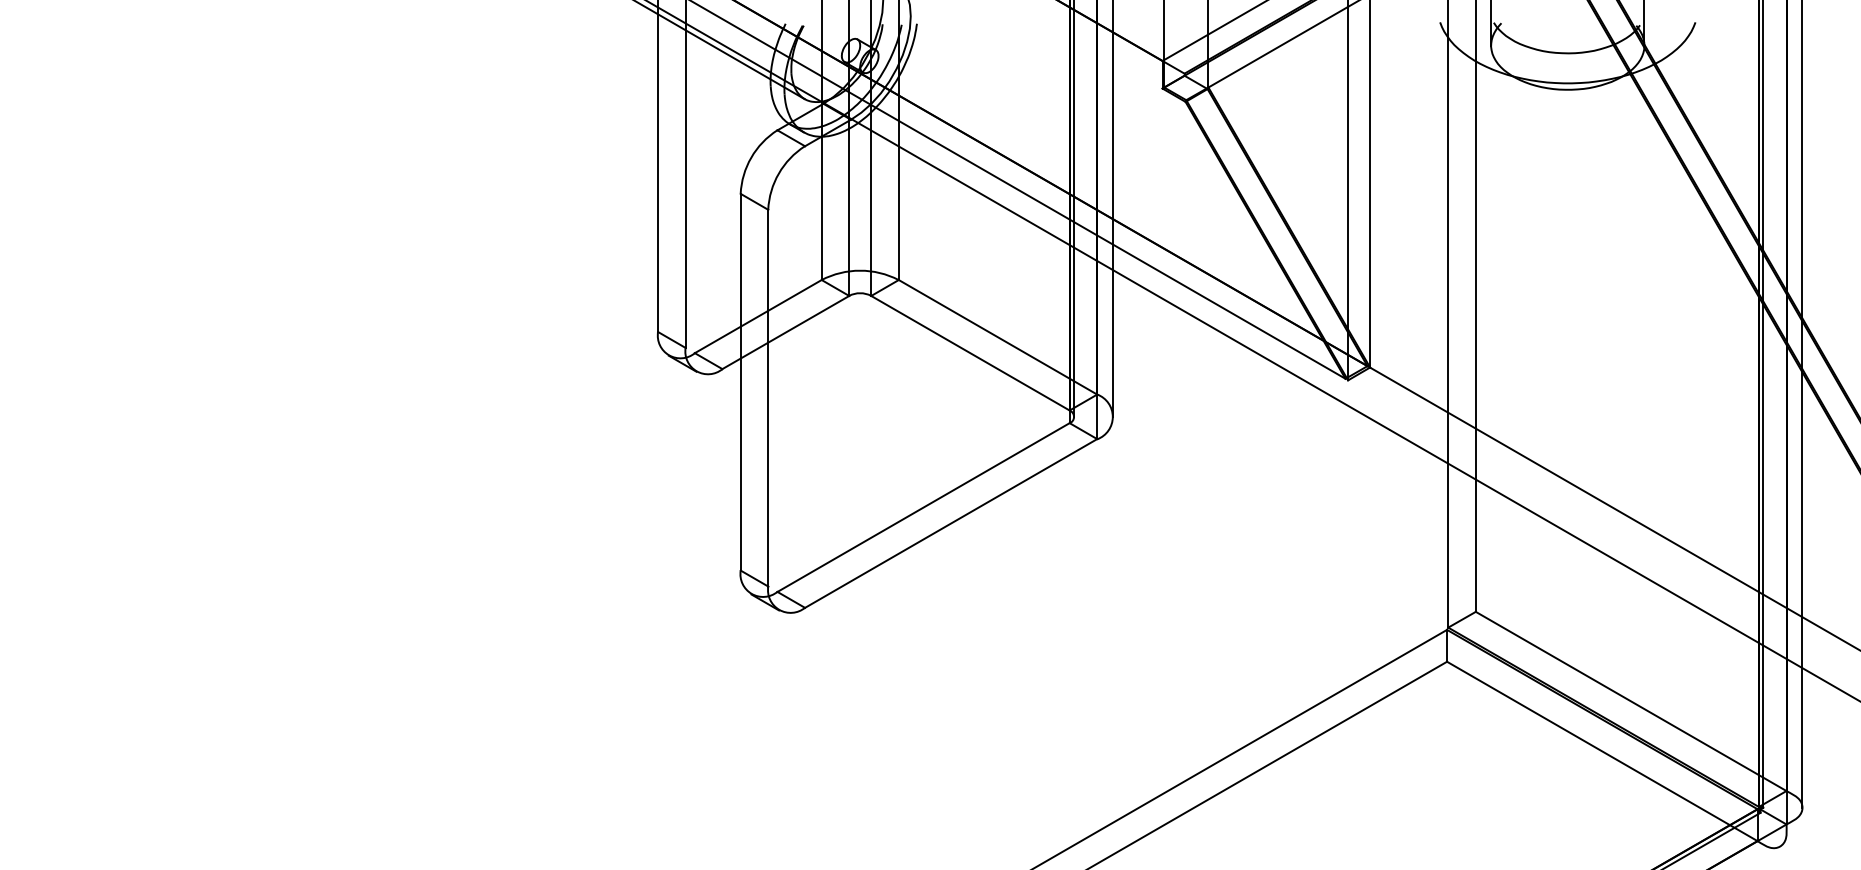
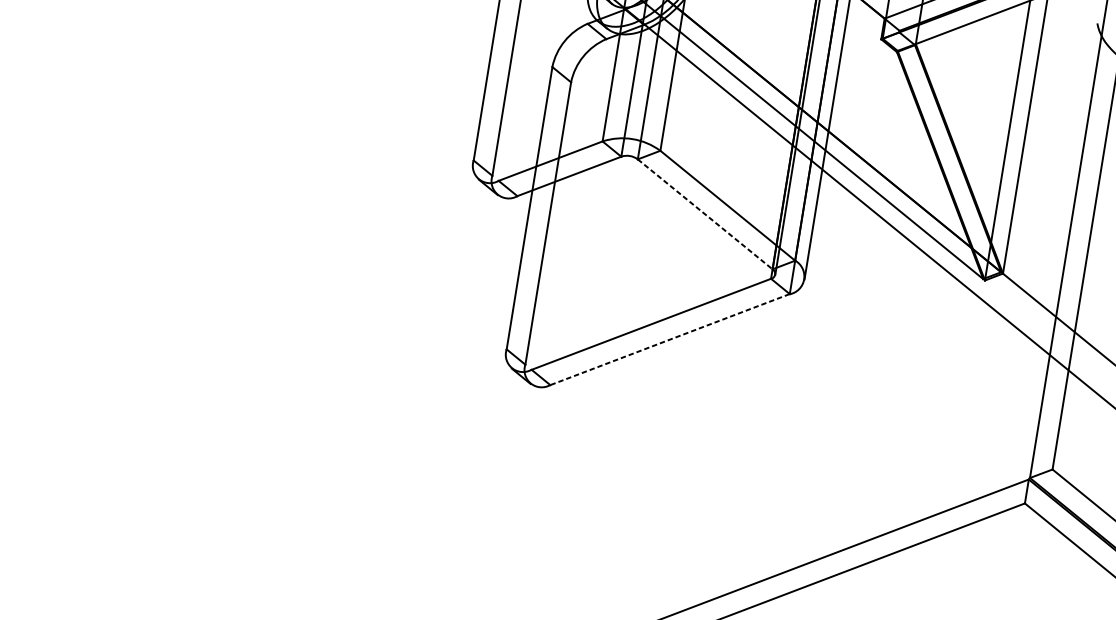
line: (970, 353) -> (705, 214), solid -> dashed
line: (951, 523) -> (670, 339), solid -> dashed

